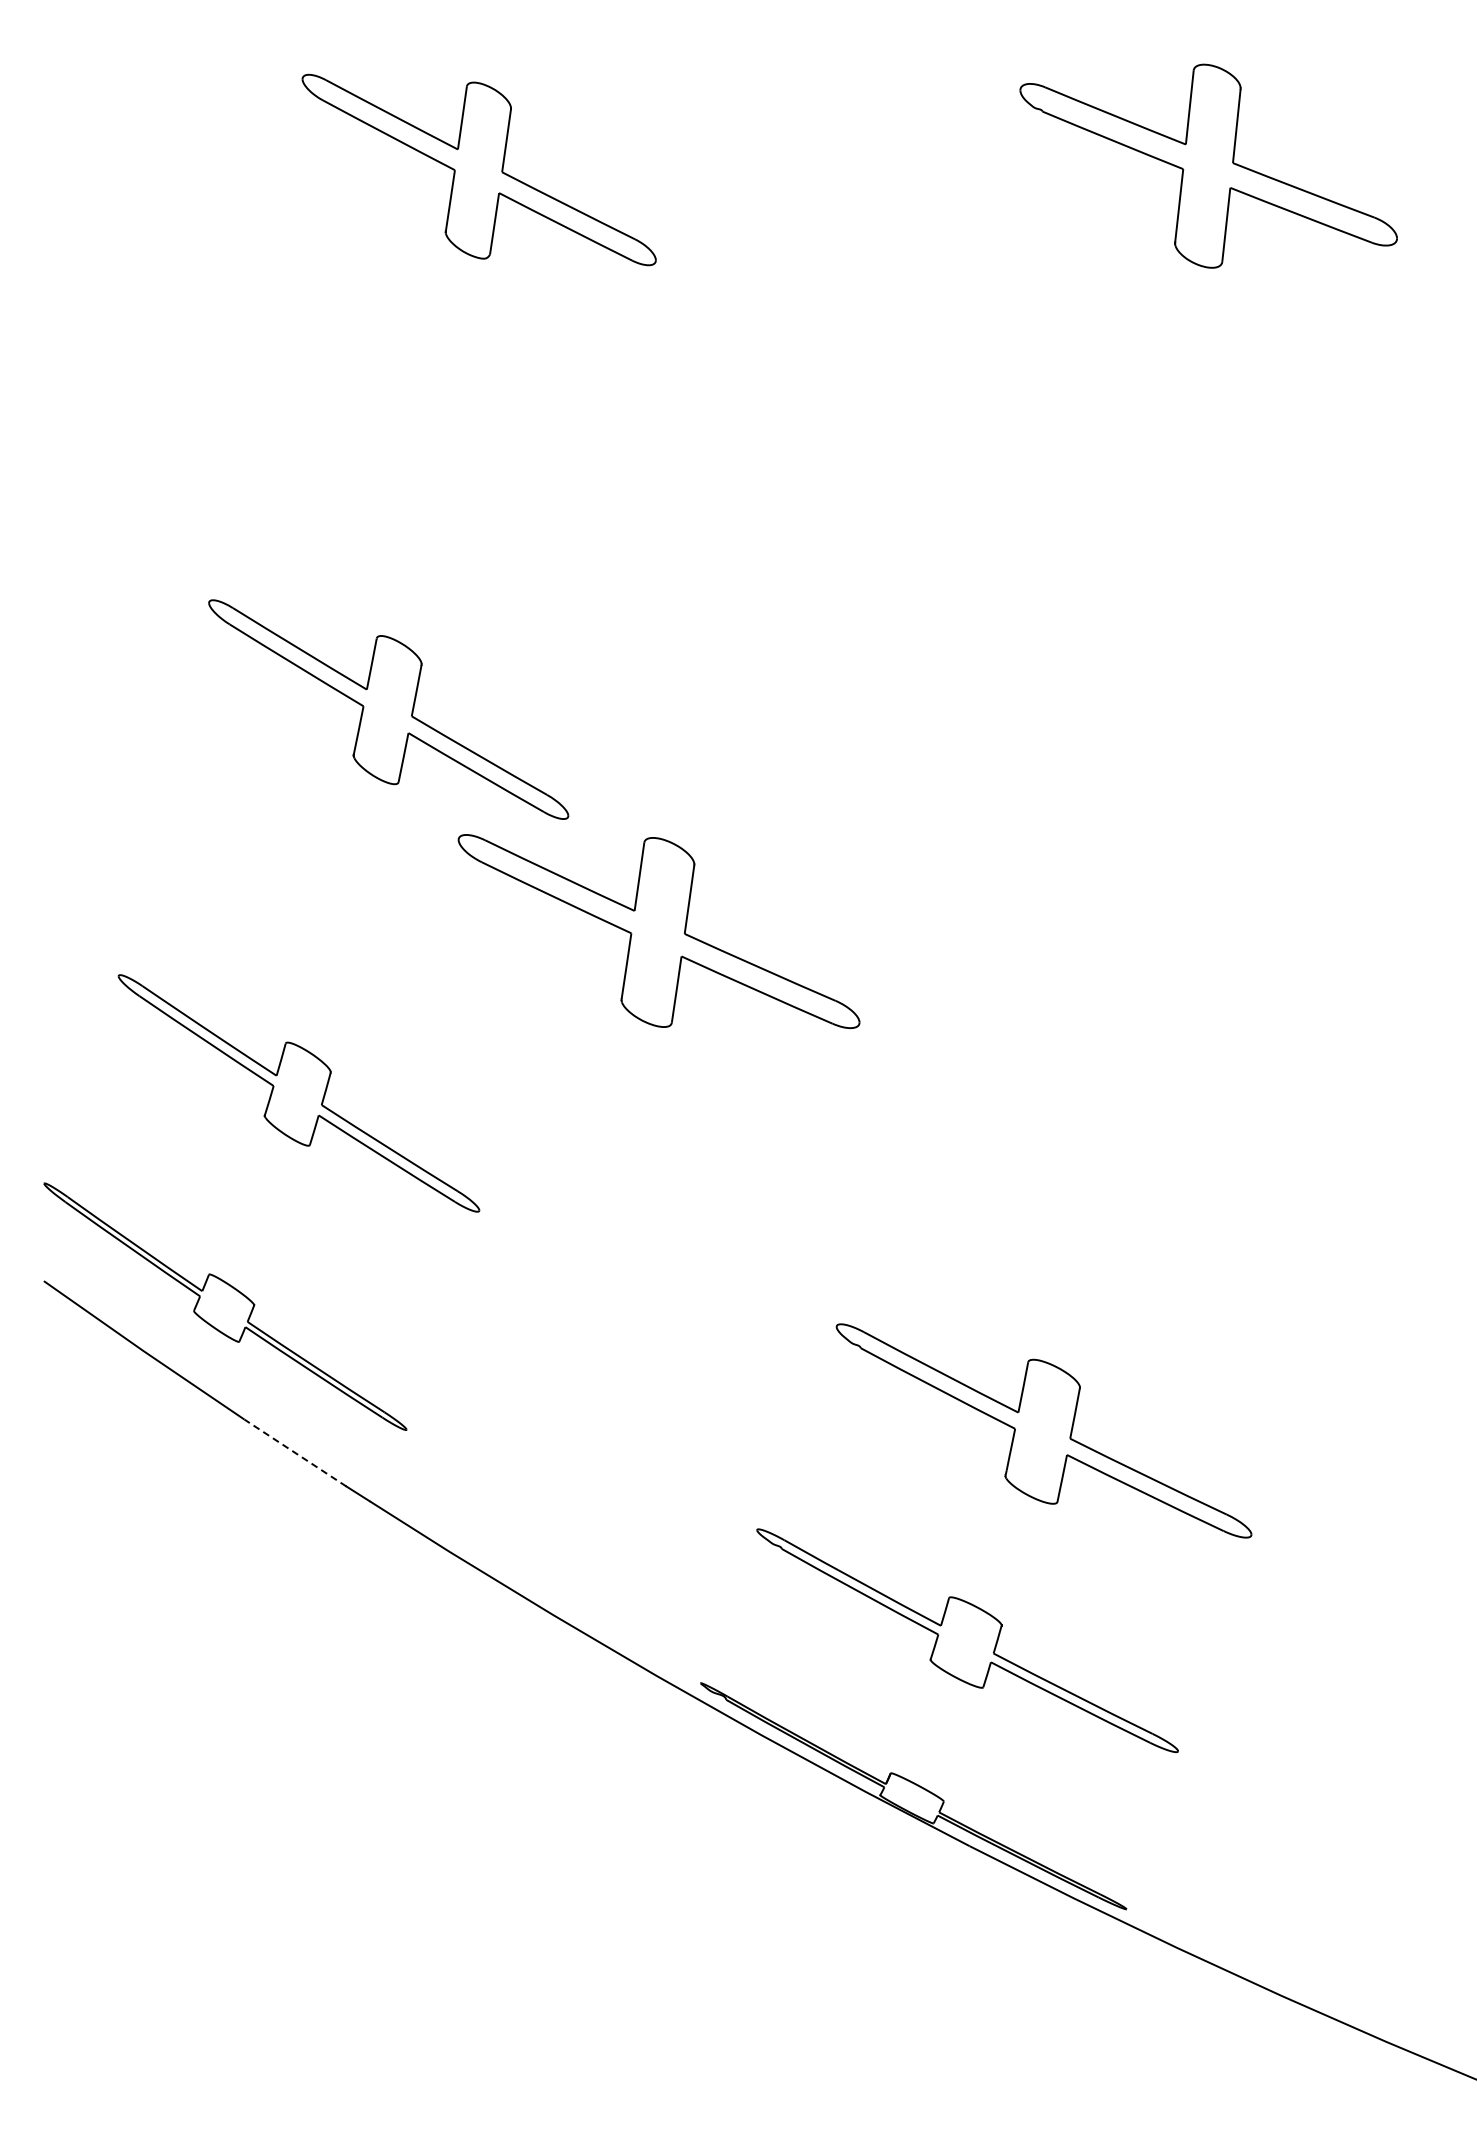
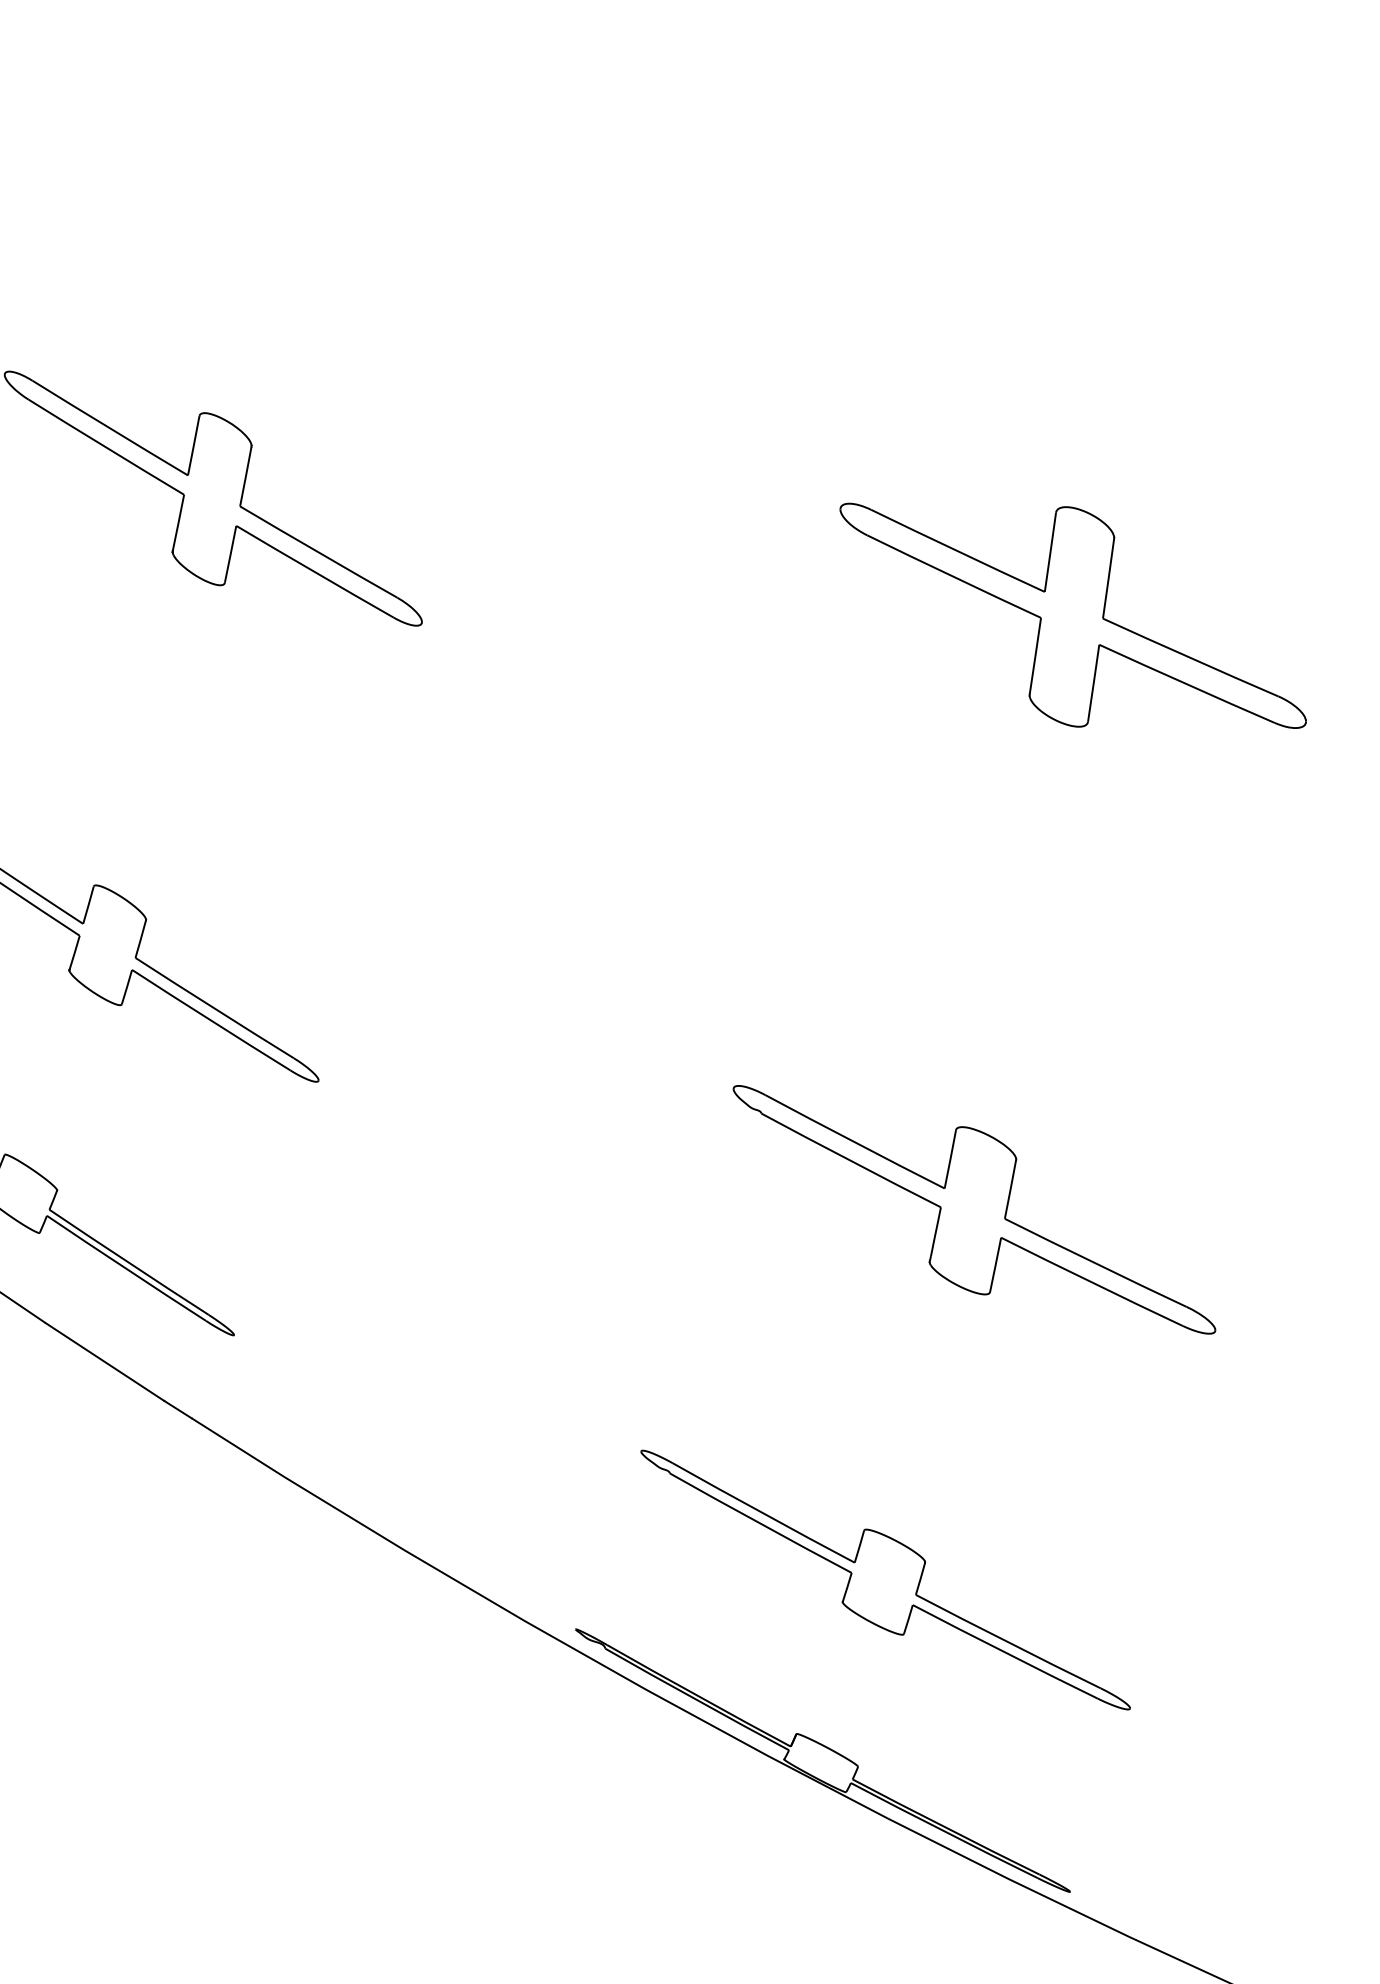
part: (658, 931) -> (1072, 615), moved
part: (1043, 1430) -> (973, 1209), moved
line: (295, 1452) -> (105, 1361), dashed -> solid

